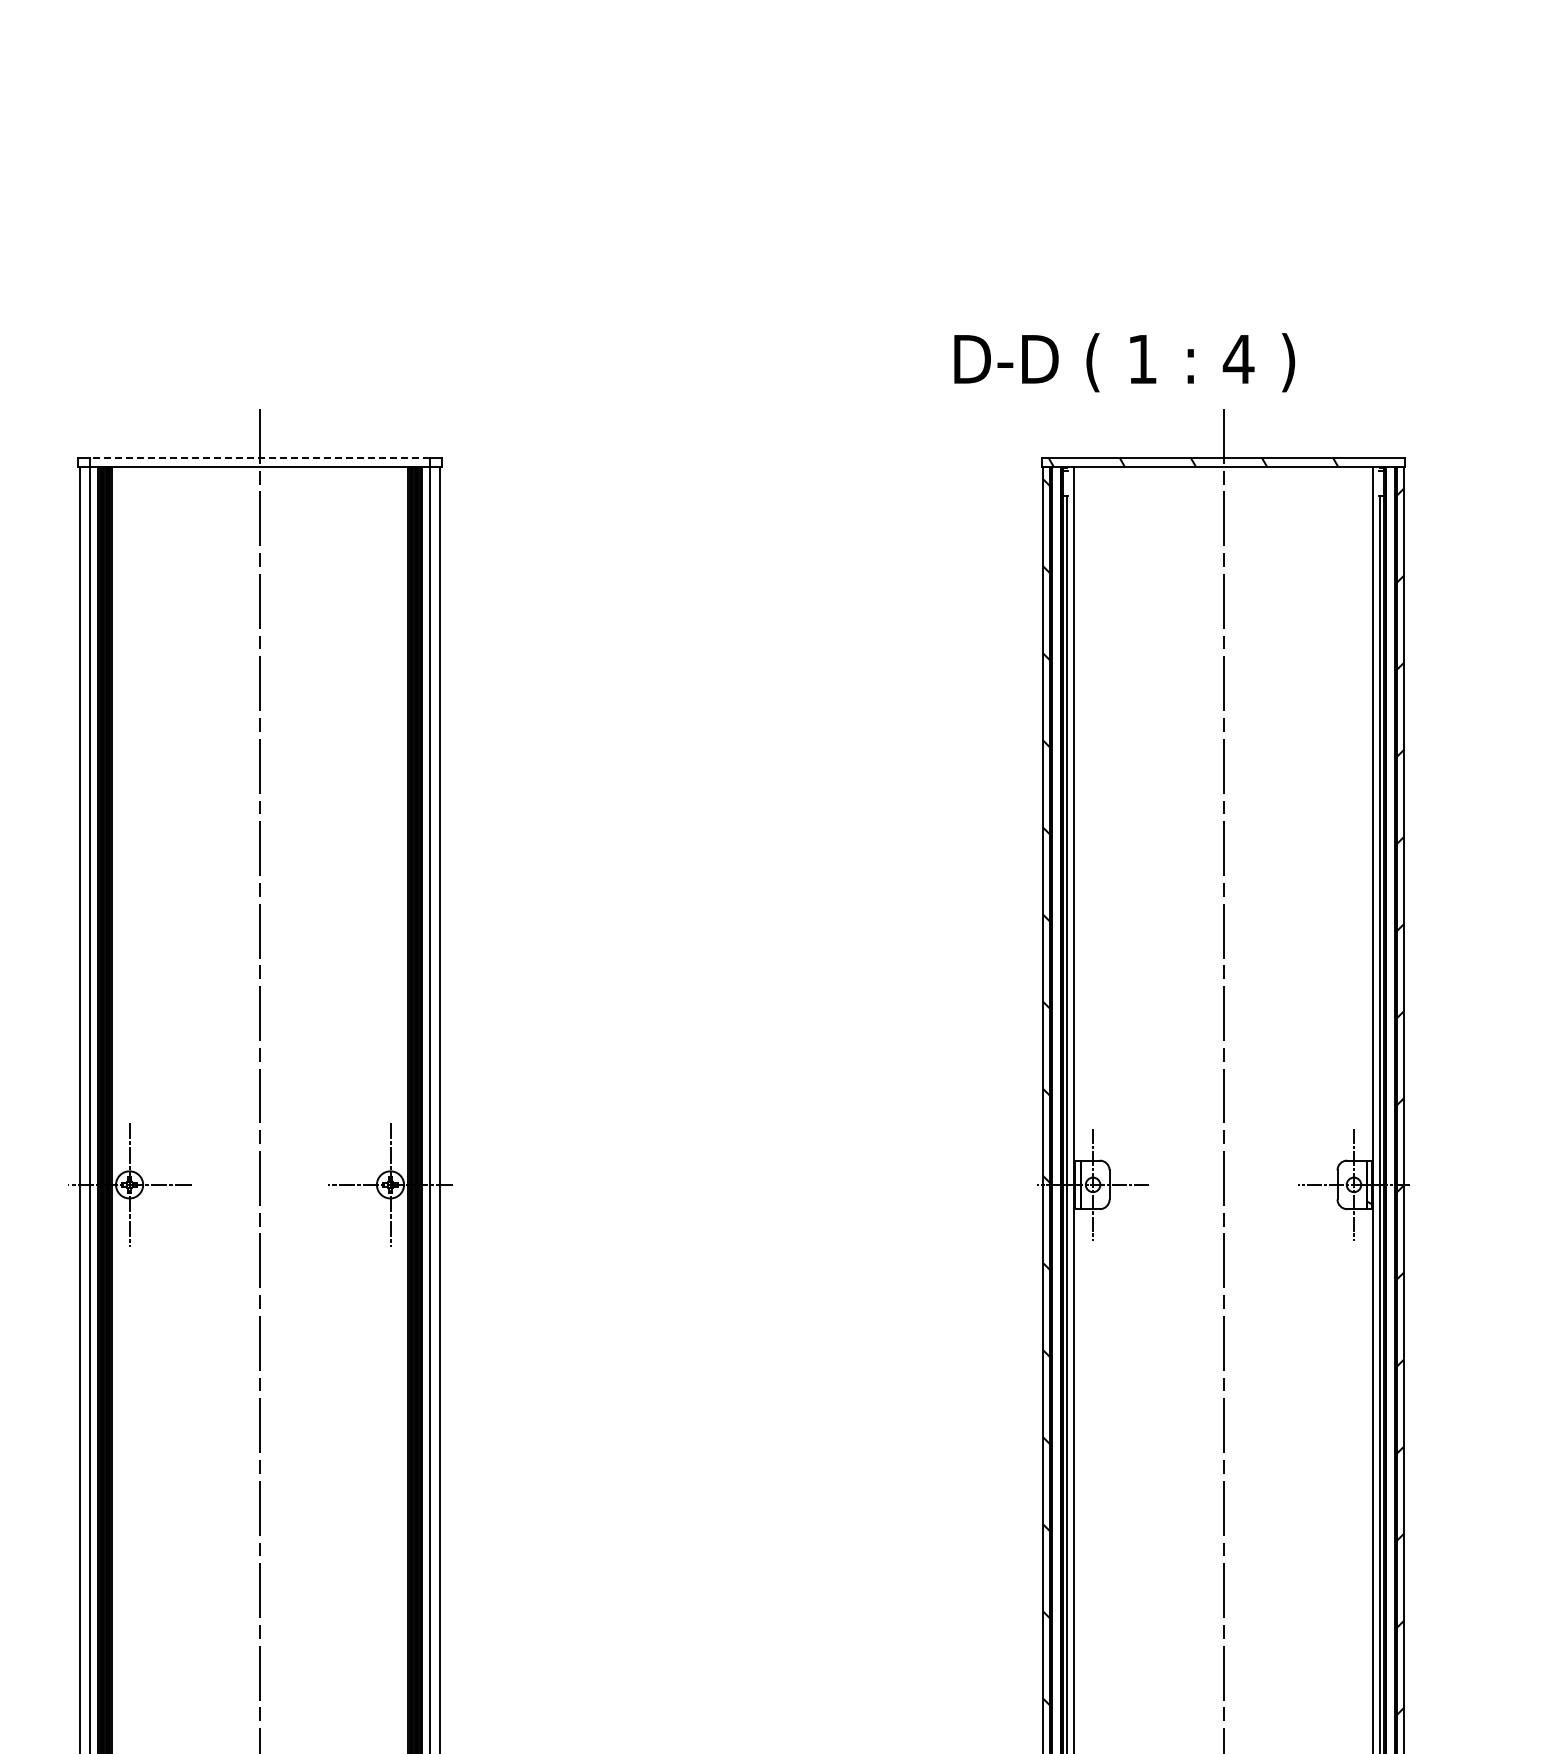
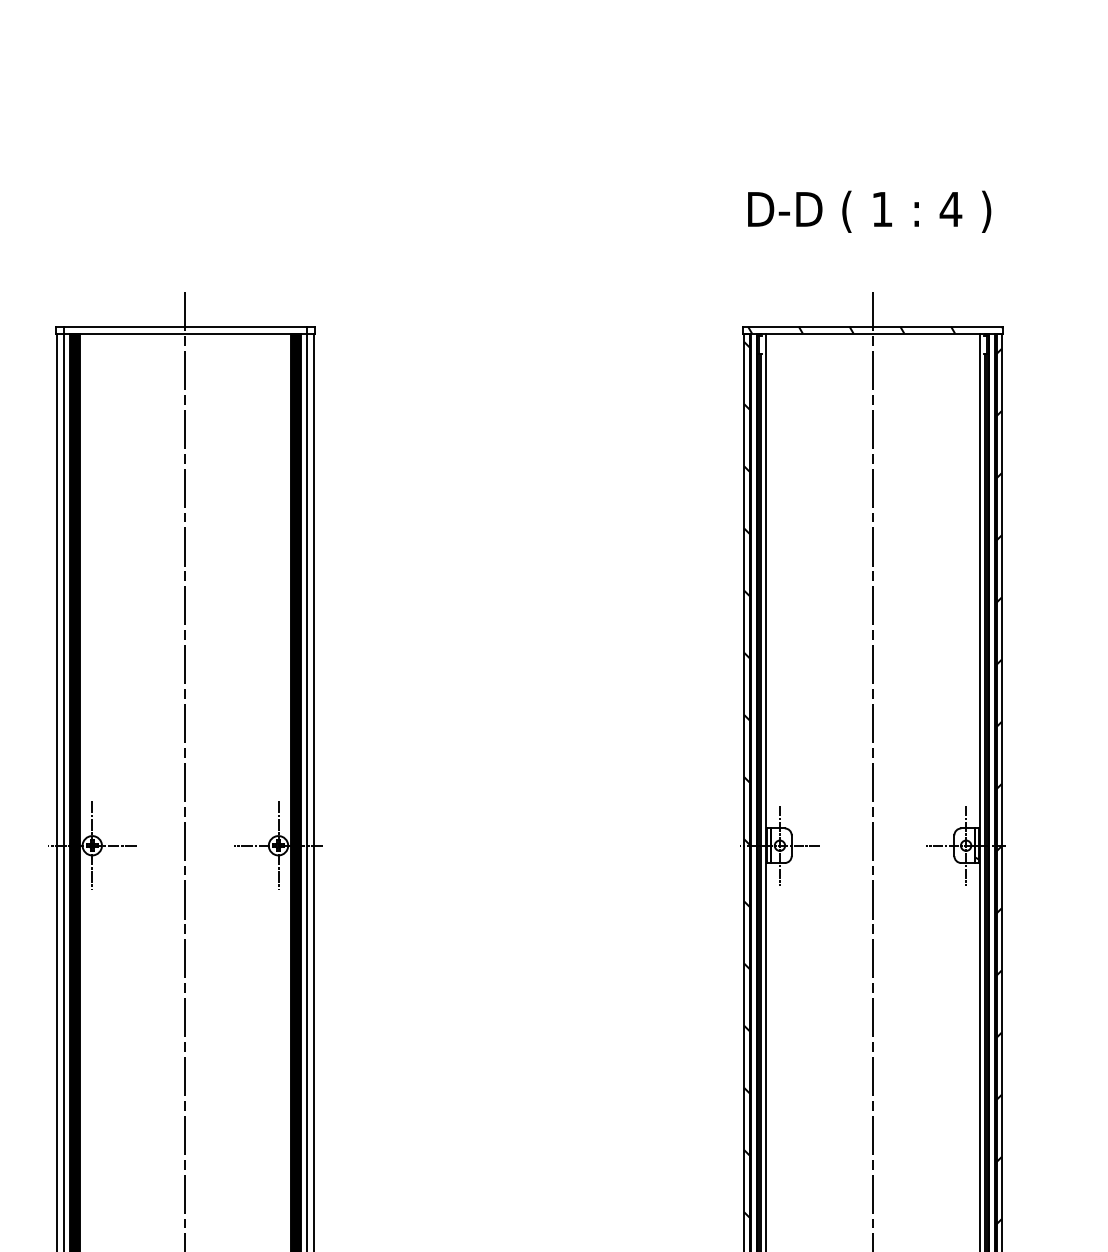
text: (1124, 362) -> (869, 211), moved
line: (260, 457) -> (185, 326), dashed -> solid

